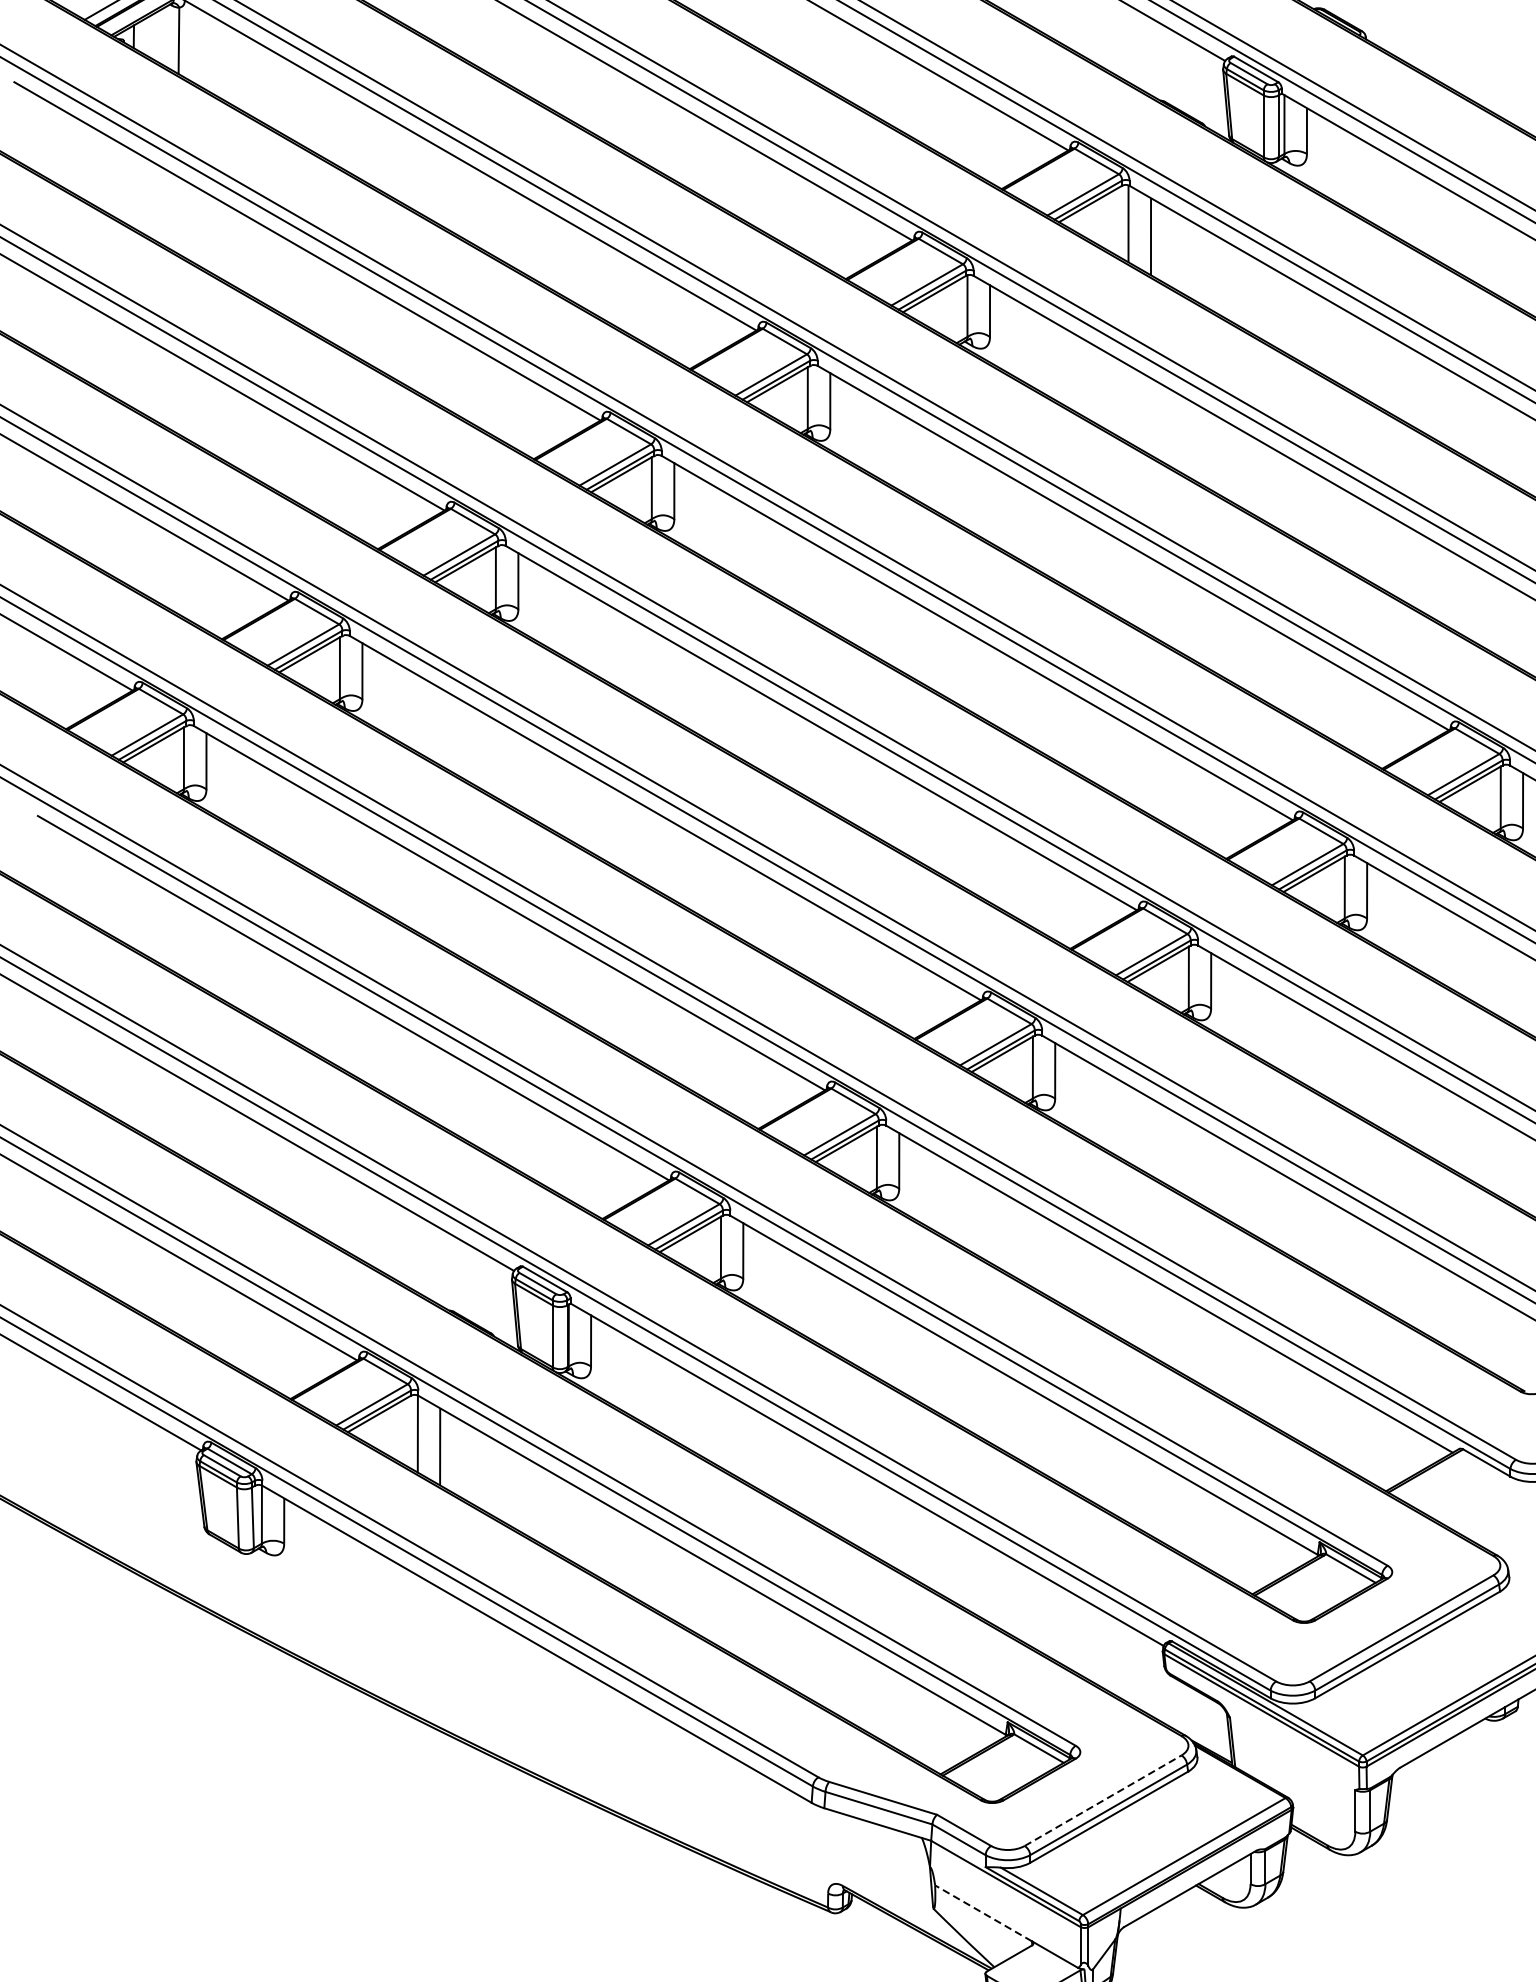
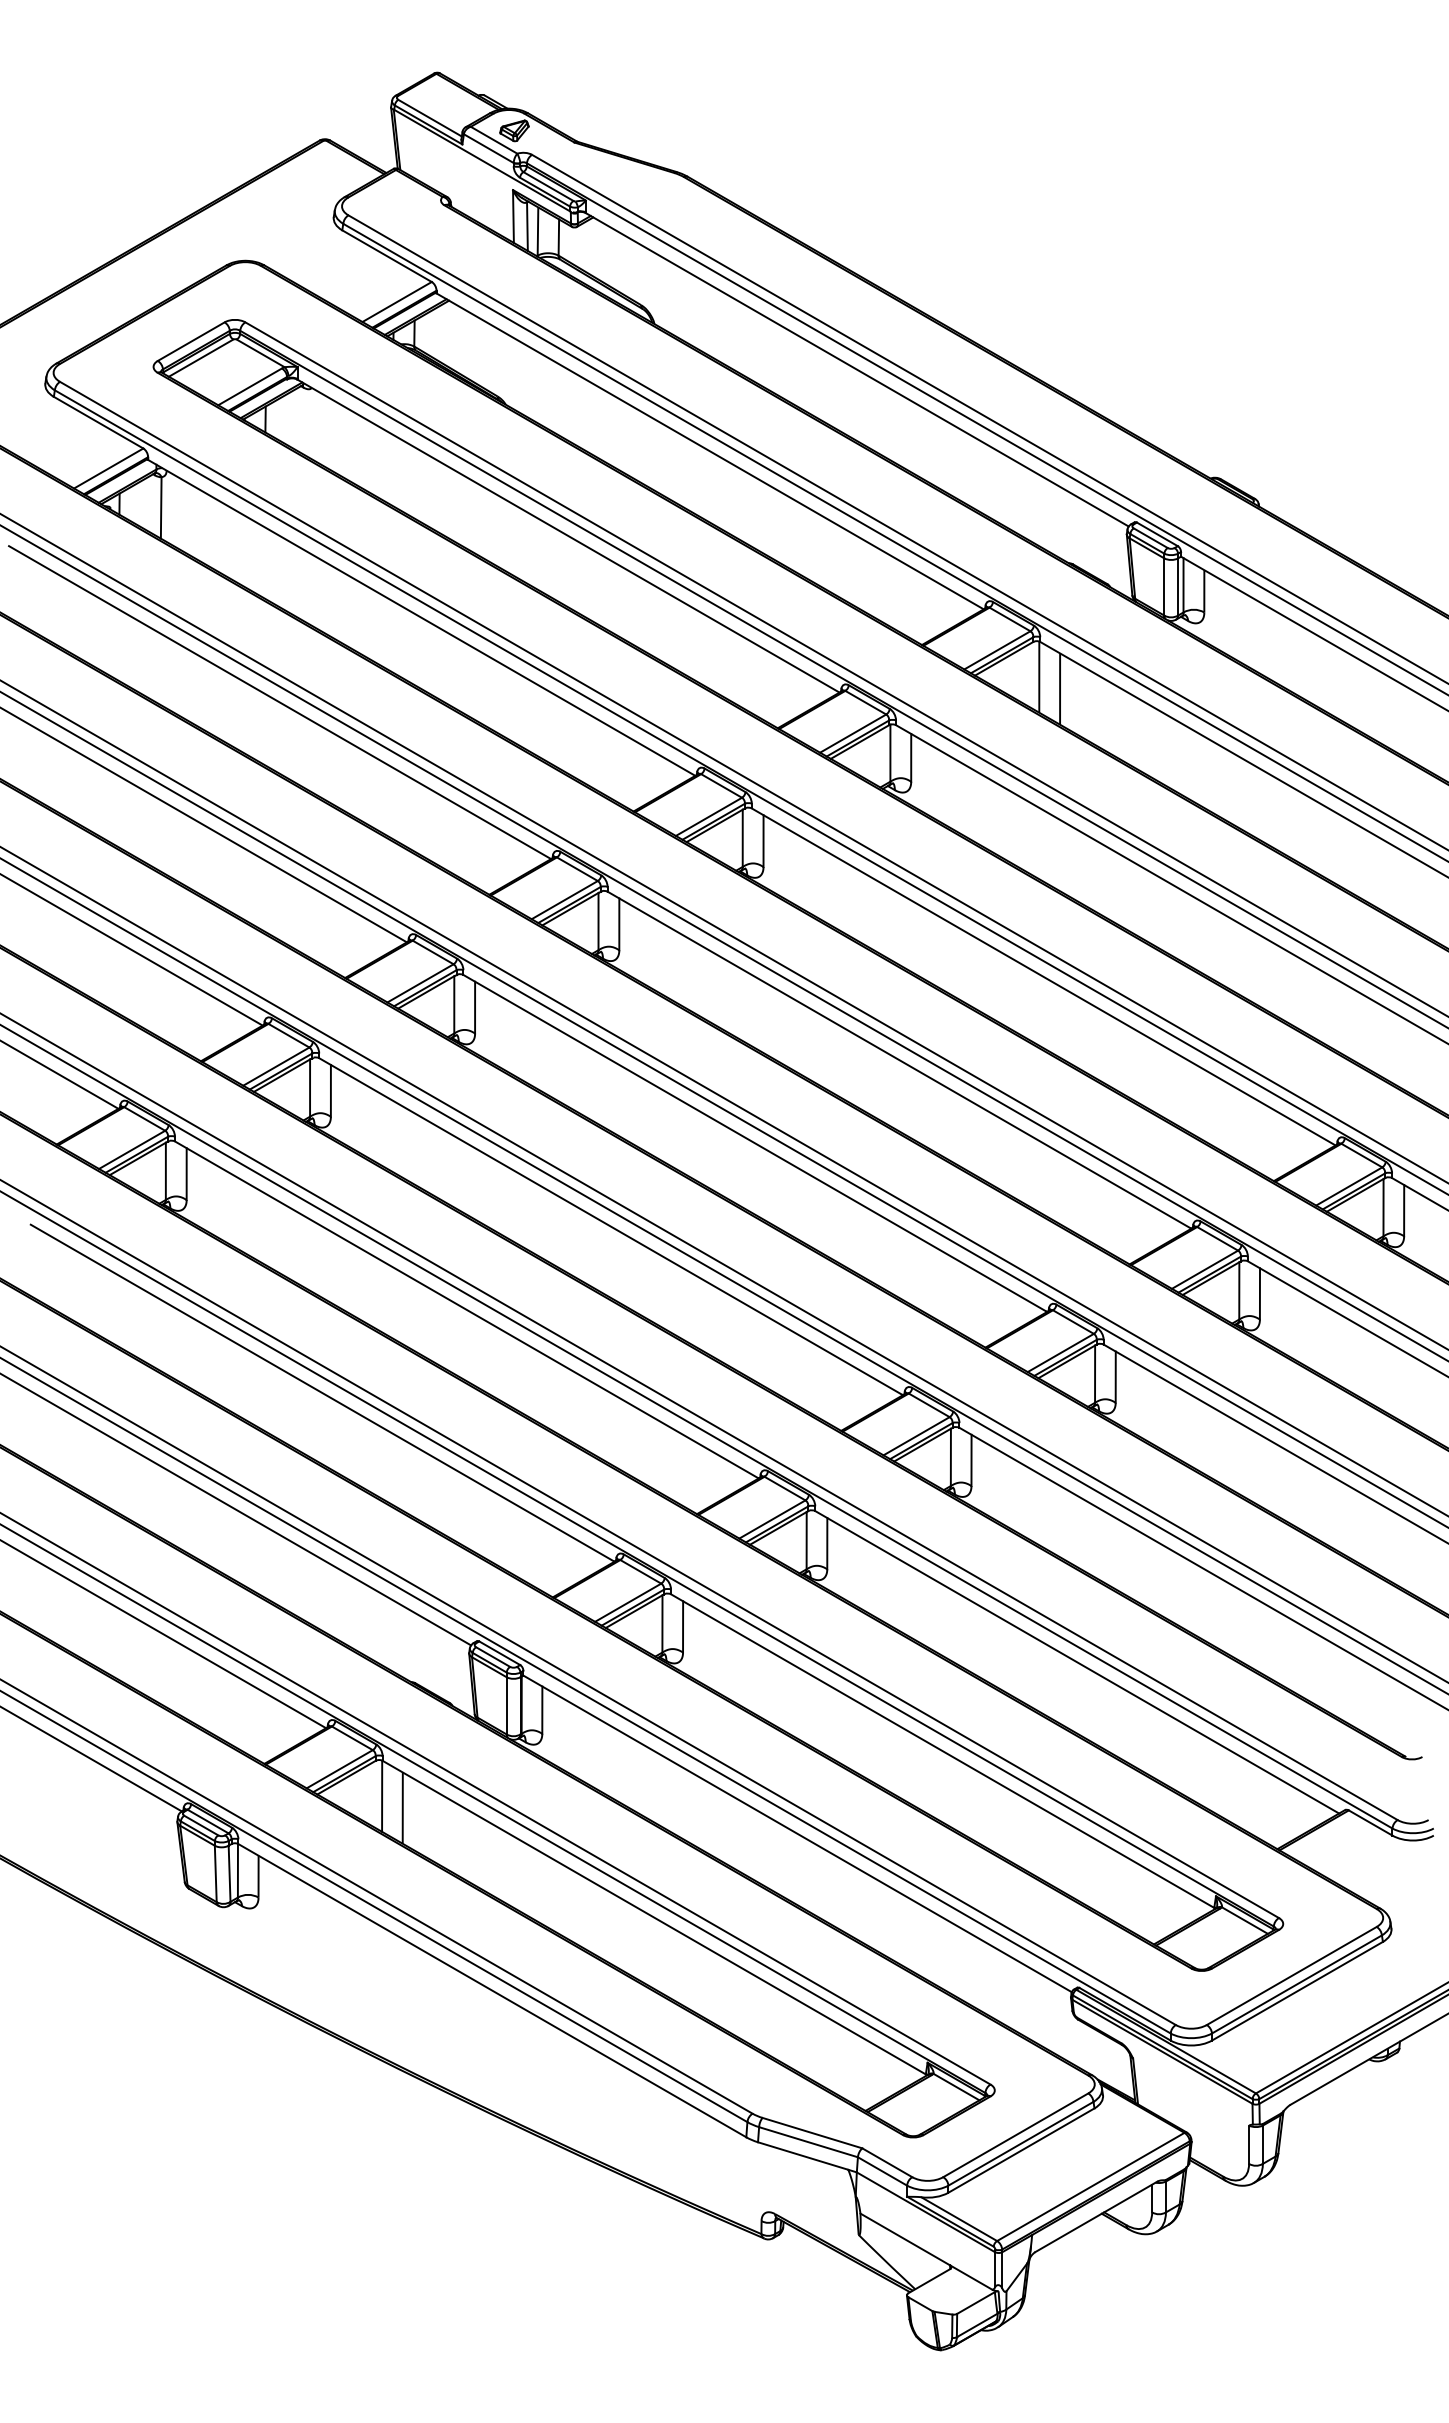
line: (1102, 1800) -> (1015, 2135), dashed -> solid
line: (983, 1913) -> (905, 2239), dashed -> solid

